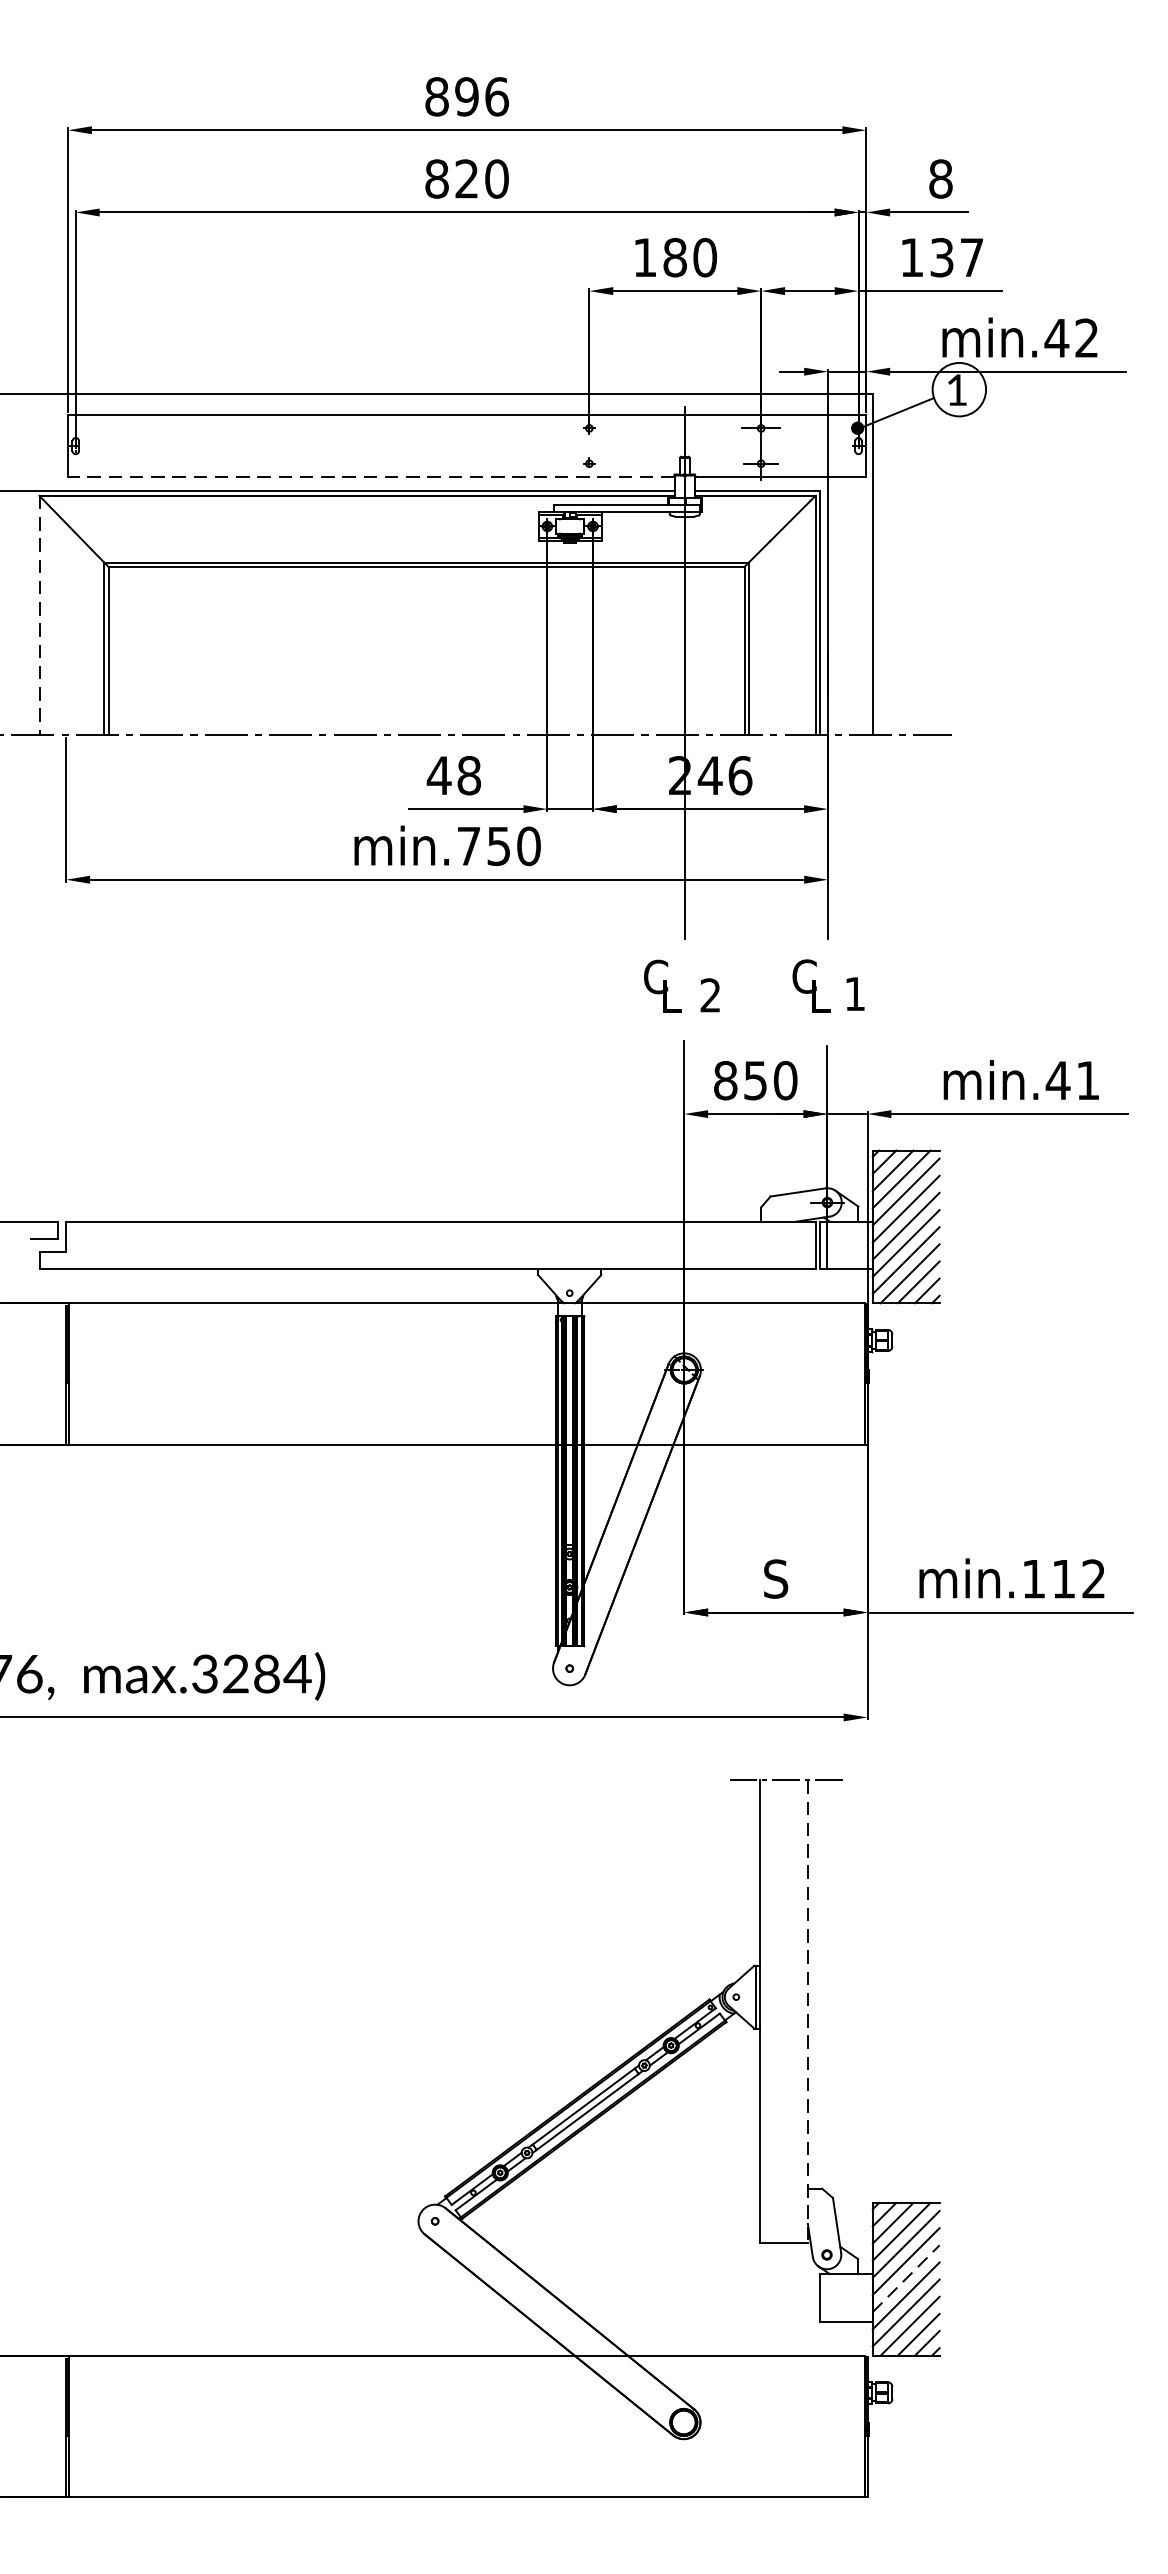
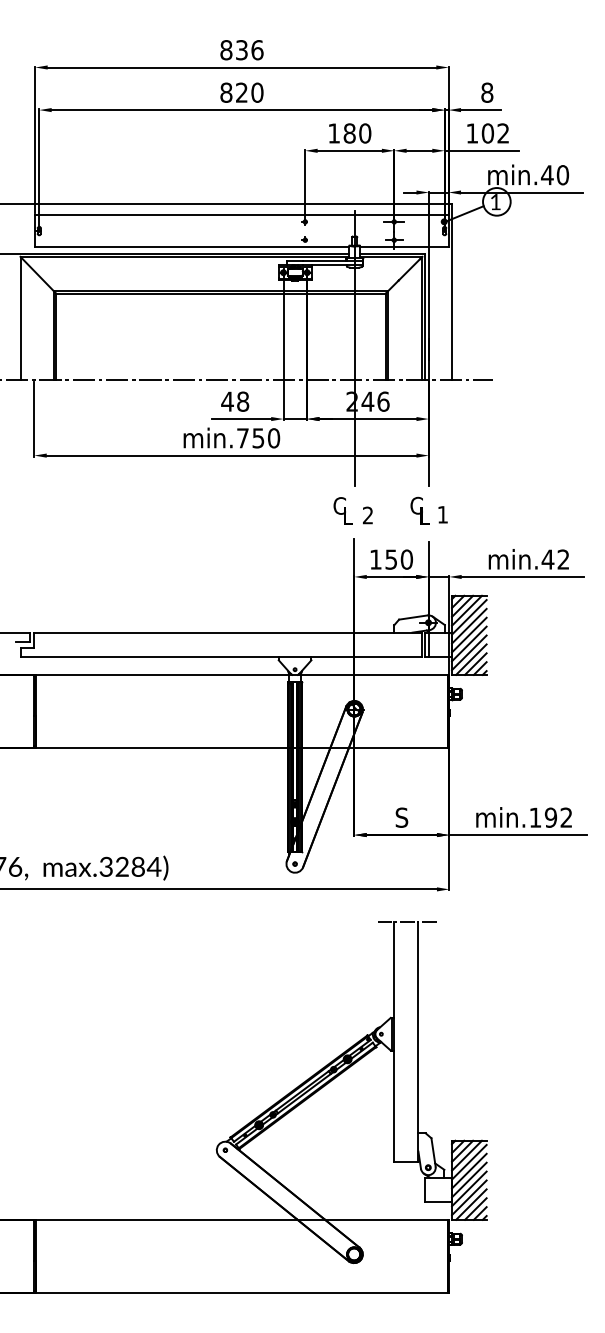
text: (466, 97) -> (241, 50), 896 -> 836
text: (956, 257) -> (495, 133), 137 -> 102
text: (1086, 338) -> (562, 175), min.42 -> min.40
line: (369, 477) -> (191, 247), dashed -> solid
line: (39, 614) -> (20, 318), dashed -> solid
text: (724, 1080) -> (375, 559), 850 -> 150
text: (1088, 1080) -> (563, 559), min.41 -> min.42
text: (1062, 1578) -> (550, 817), min.112 -> min.192
line: (808, 2011) -> (418, 1041), dashed -> solid
line: (906, 2277) -> (469, 1179), dashed -> solid

